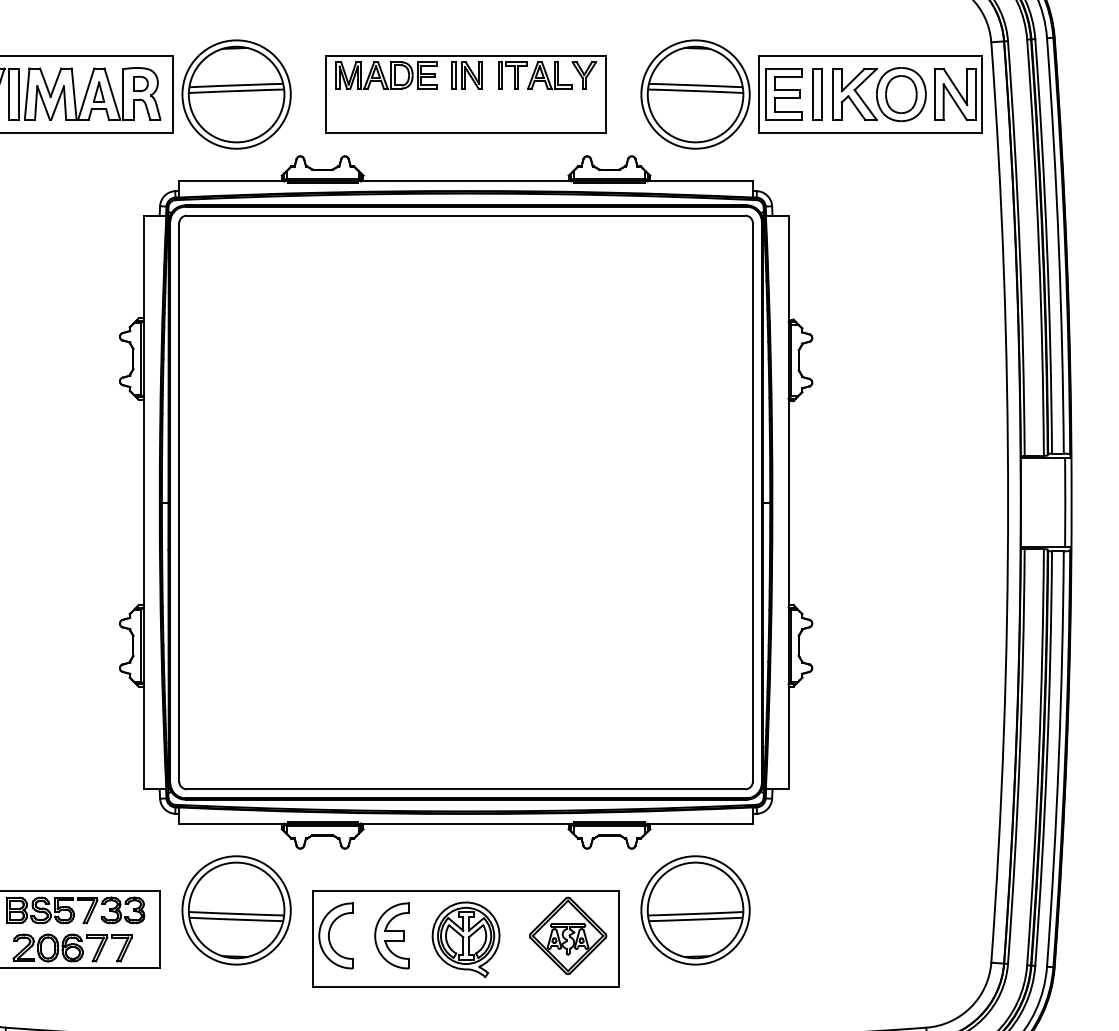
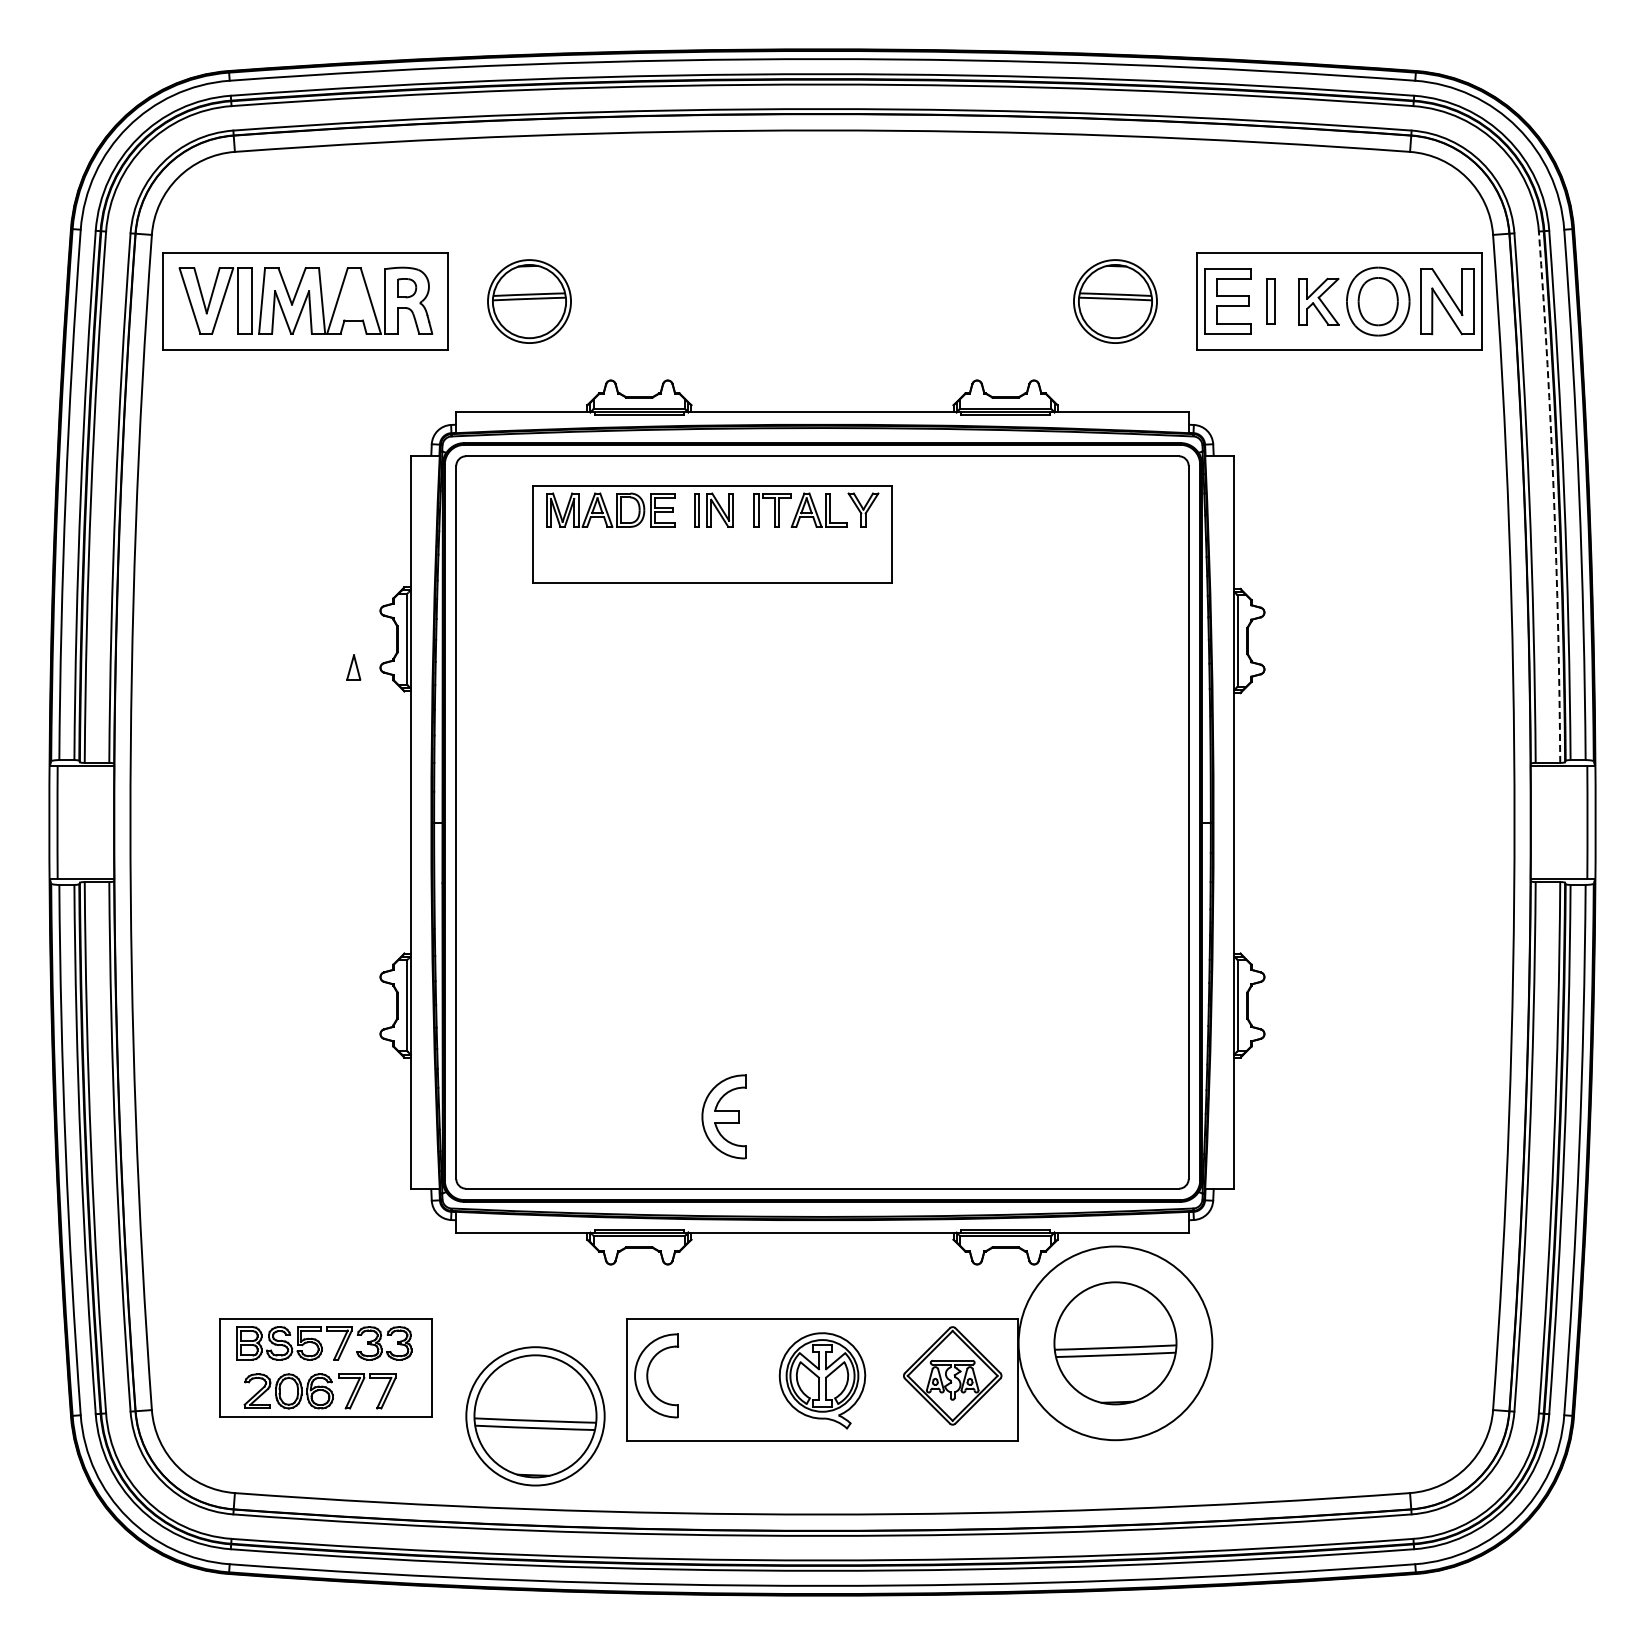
part: (98, 92) -> (353, 667), moved
part: (236, 94) -> (529, 301), size x0.6
part: (466, 94) -> (712, 534), moved
part: (695, 94) -> (1115, 301), size x0.6
part: (816, 94) -> (1270, 301), size x0.7
part: (854, 94) -> (1318, 301), size x0.7
arc: (1038, 247) -> (1553, 497), solid -> dashed
part: (236, 910) -> (535, 1416), moved
circle: (695, 910) -> (1115, 1343), size x1.4
part: (391, 935) -> (723, 1116), moved

